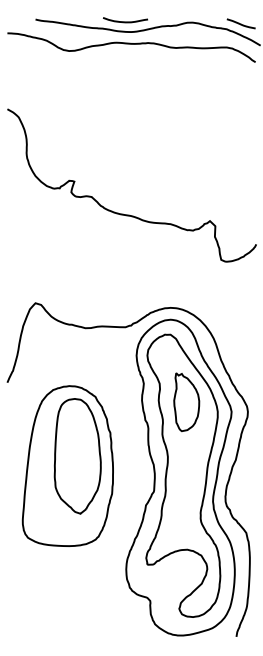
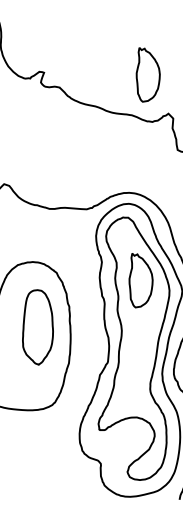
part: (186, 180) -> (148, 75), added
part: (77, 456) -> (38, 327), size x0.7

